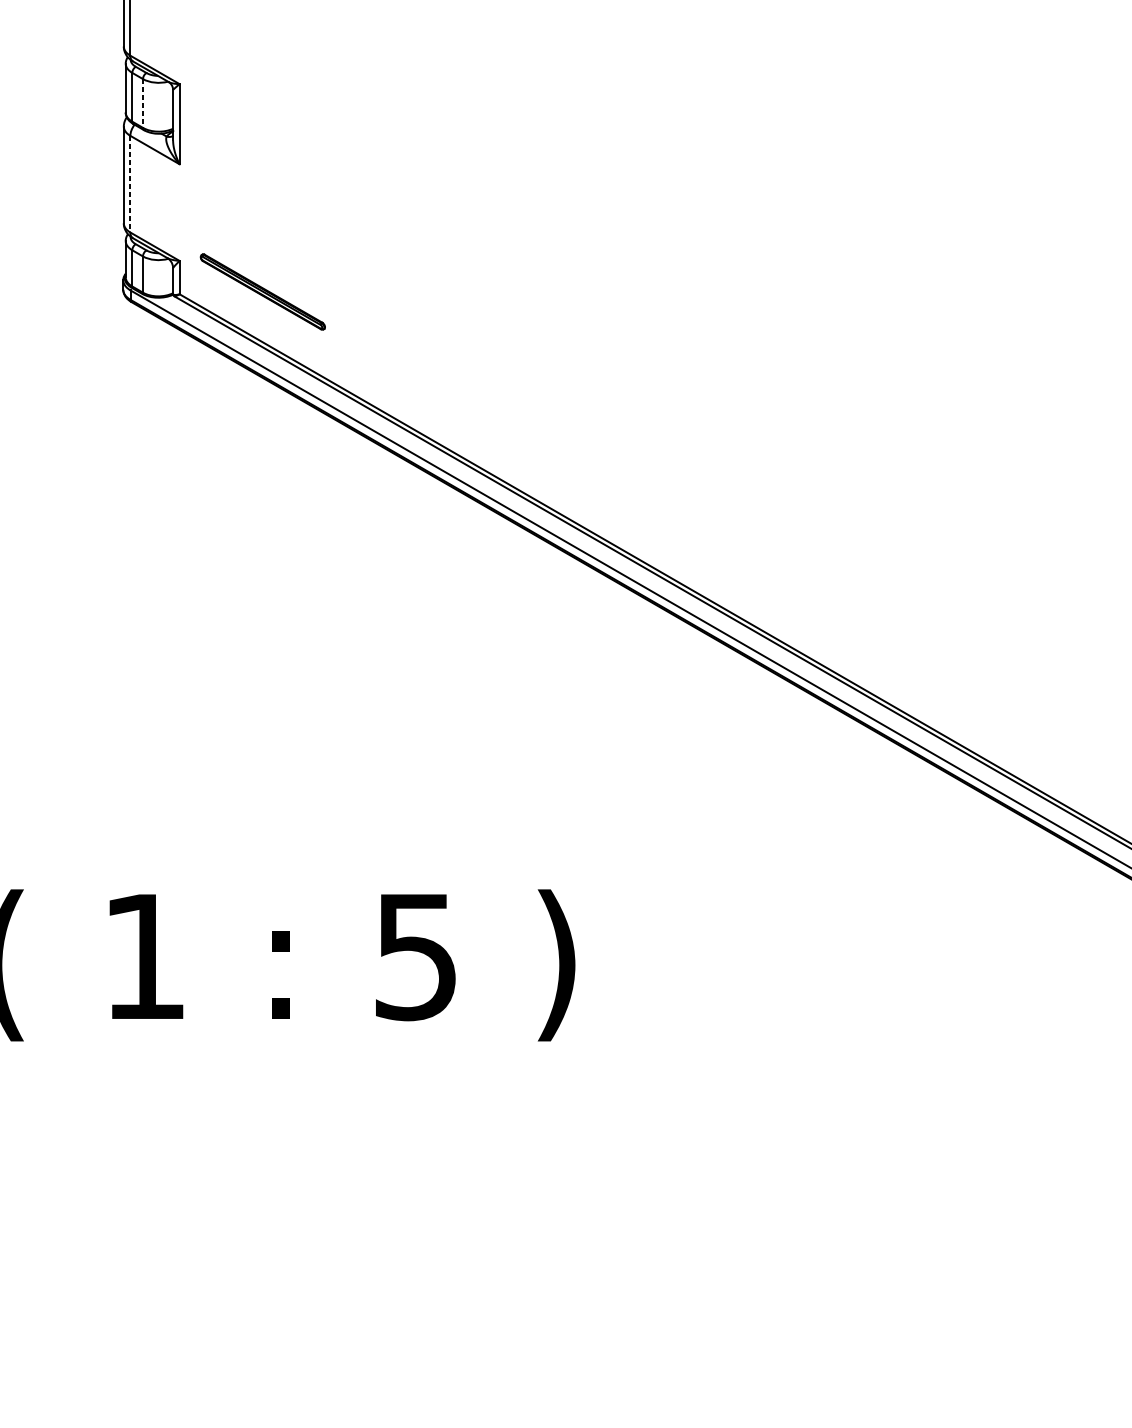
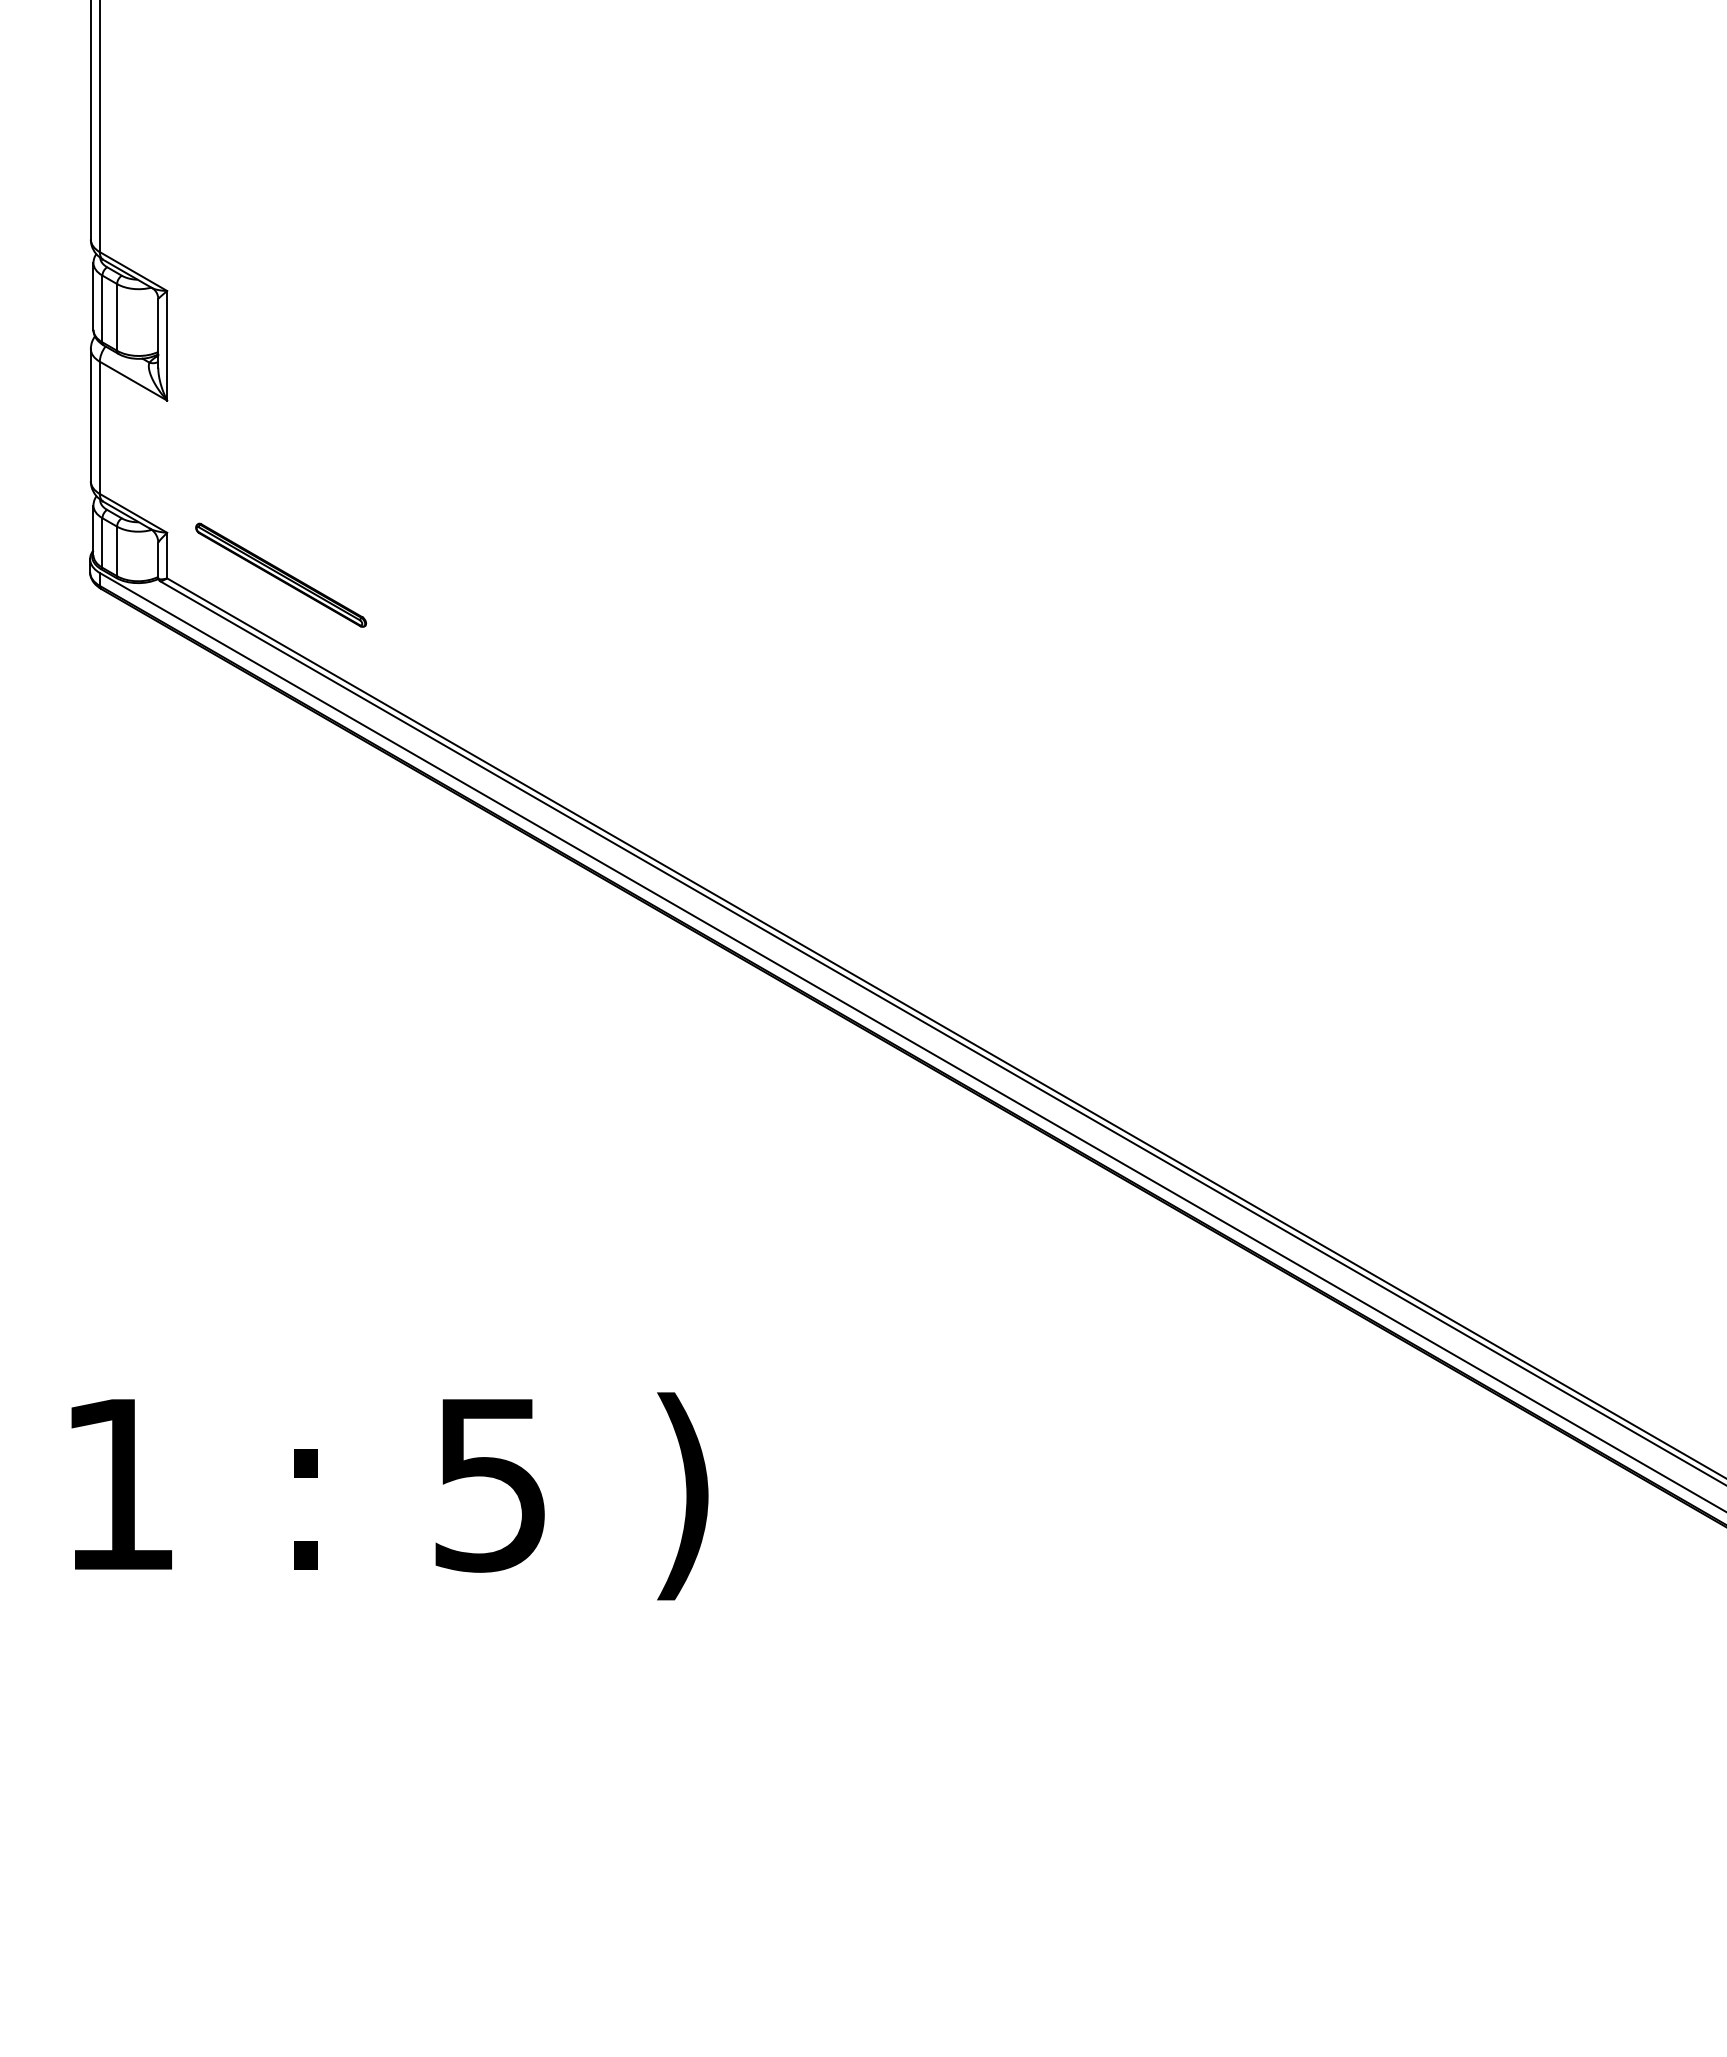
line: (143, 103) -> (117, 317), dashed -> solid
line: (130, 184) -> (99, 428), dashed -> solid

